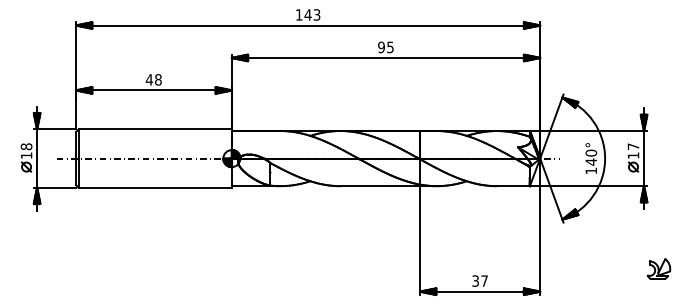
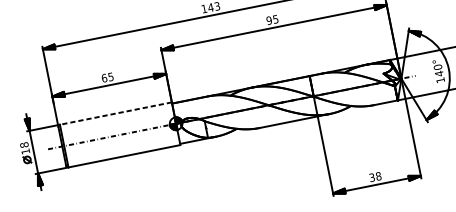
text: (153, 79) -> (107, 77), 48 -> 65
line: (155, 129) -> (116, 113), solid -> dashed
text: (484, 280) -> (378, 175), 37 -> 38

